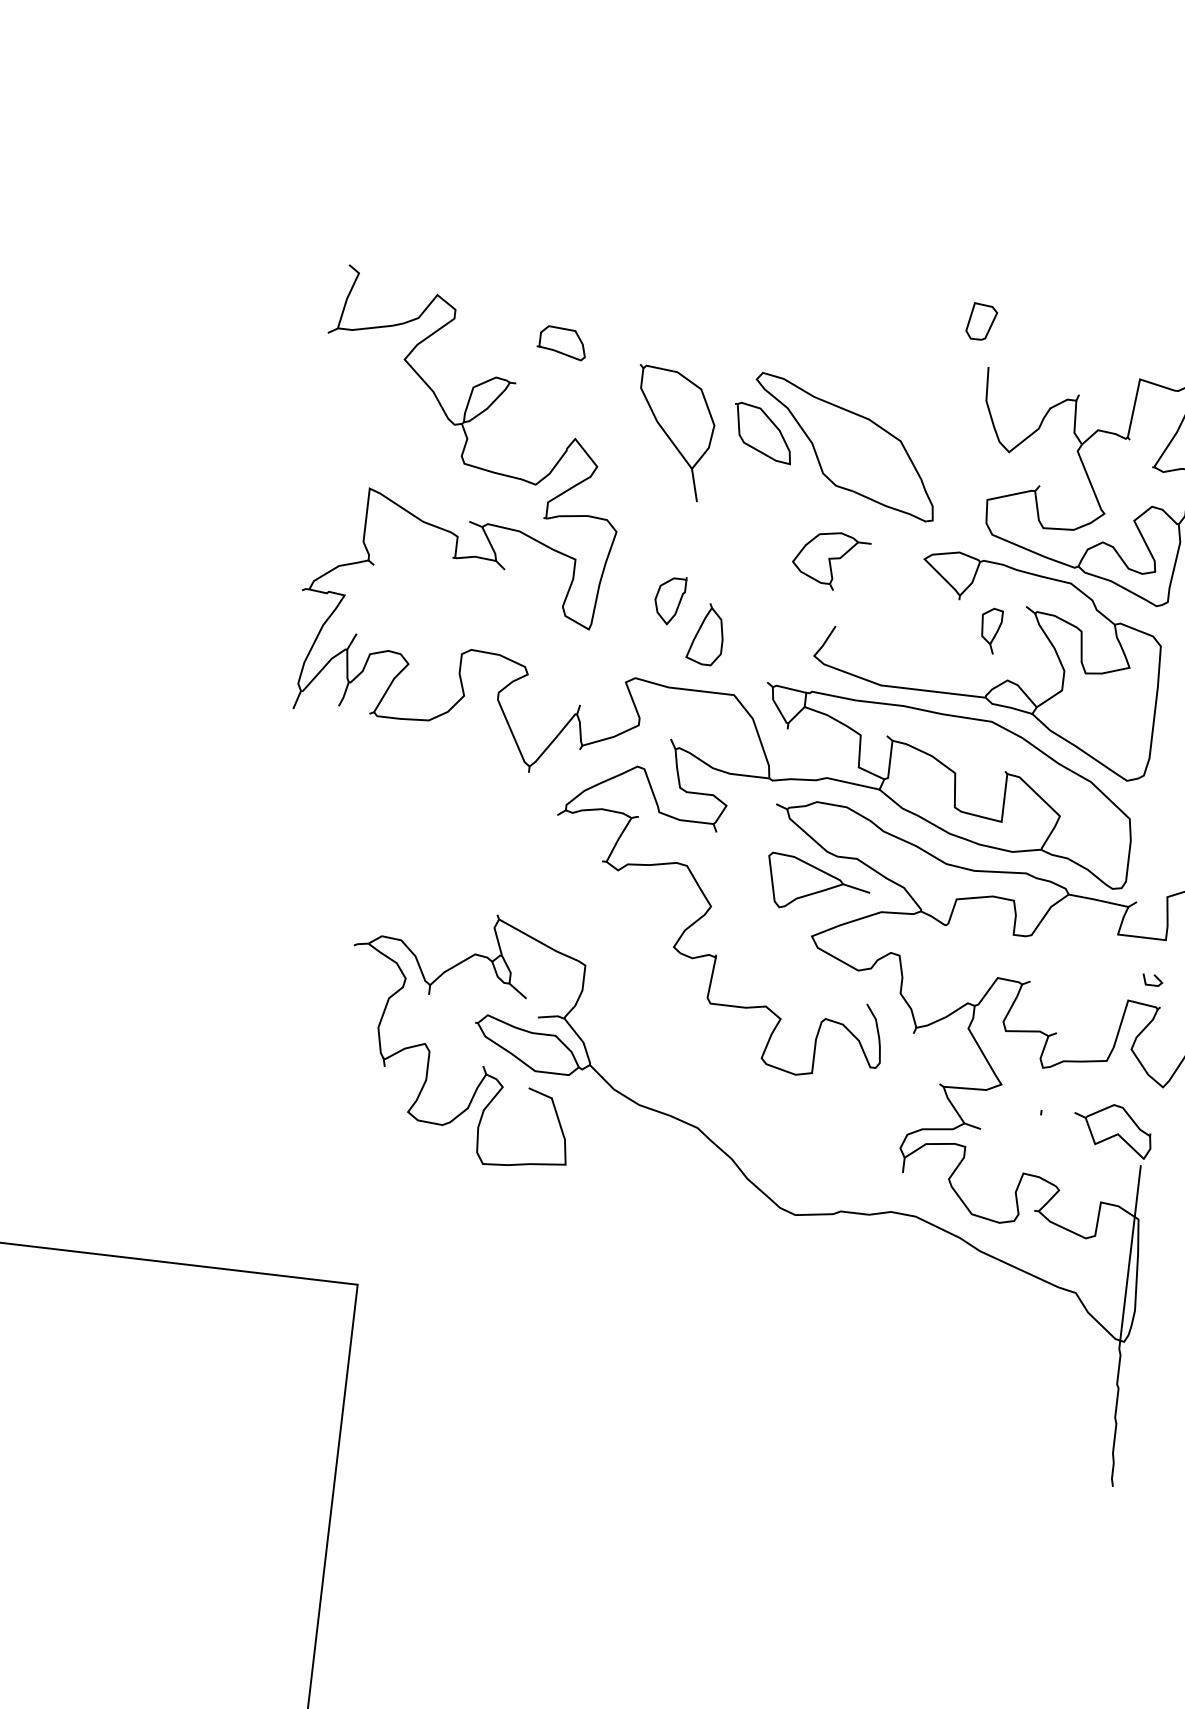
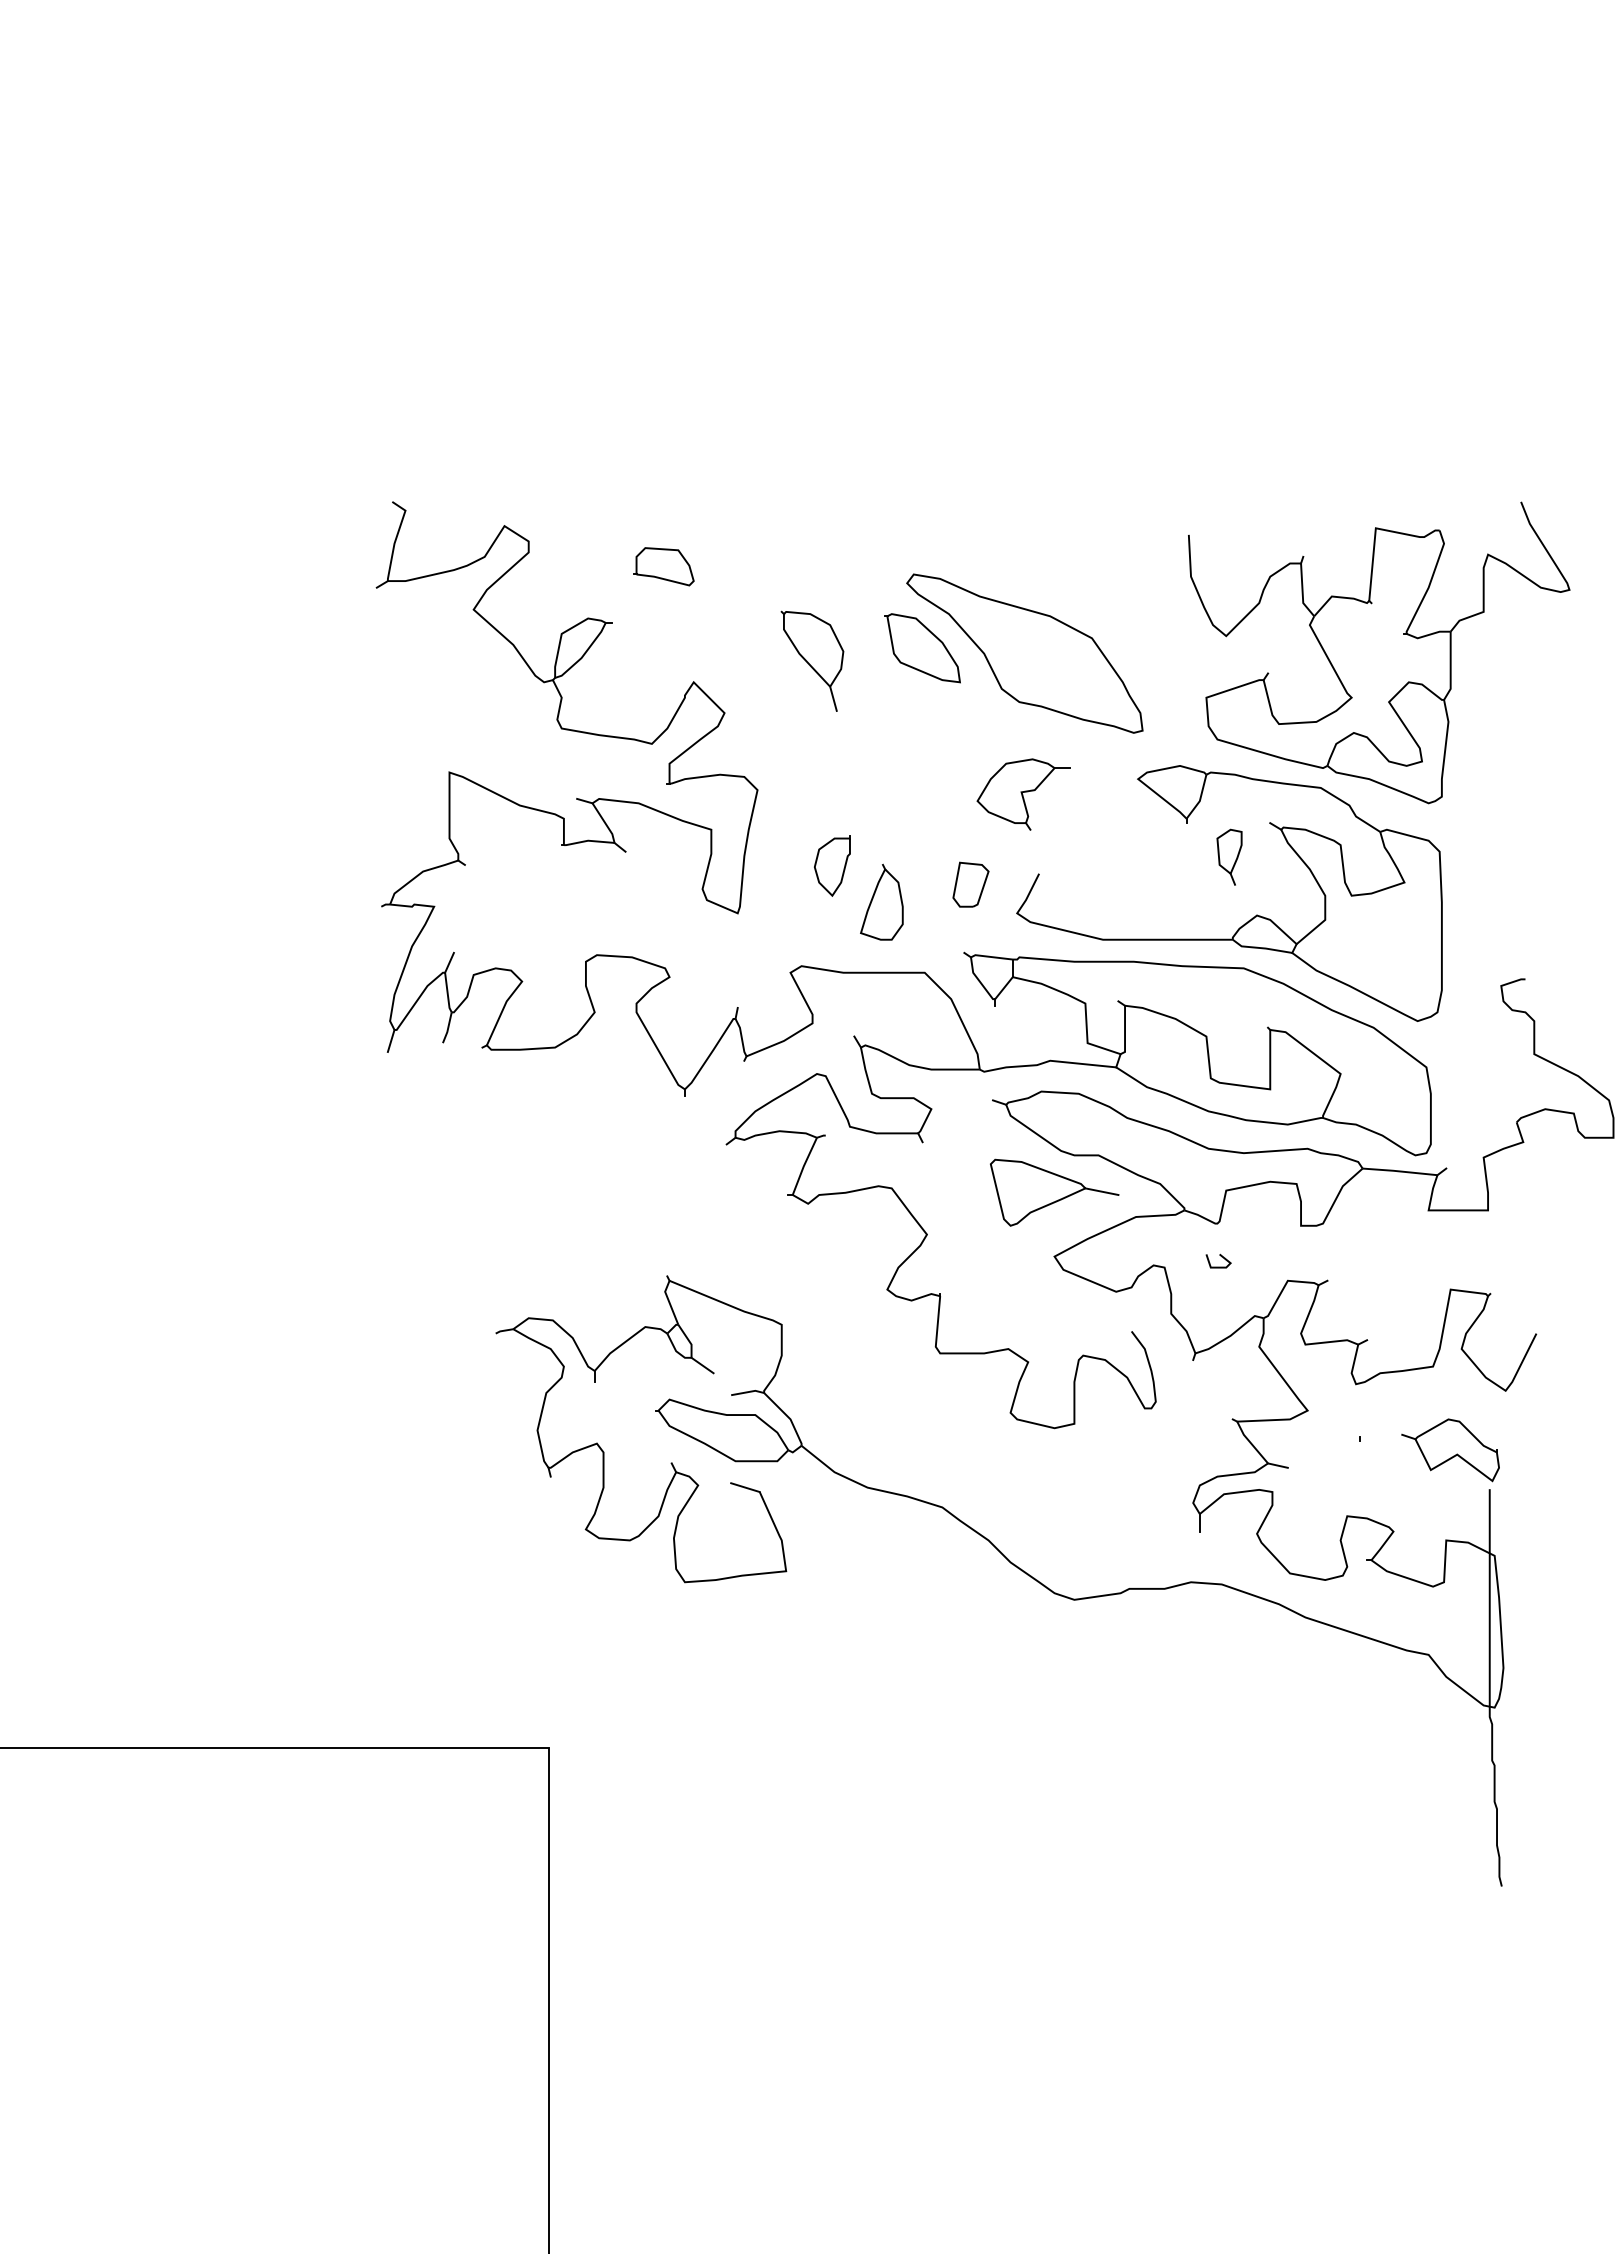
part: (981, 321) -> (970, 884), moved
part: (673, 432) -> (812, 660), size x0.62
line: (1155, 977) -> (1221, 1257), moved

